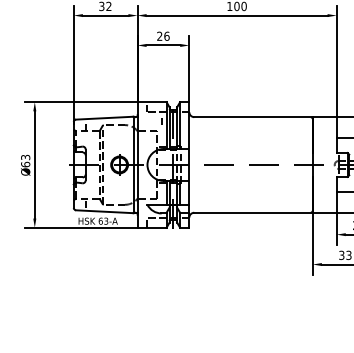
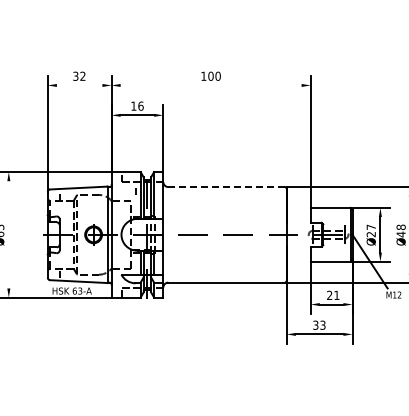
line: (105, 15) -> (79, 85), removed
line: (236, 15) -> (210, 85), removed
text: (159, 35) -> (133, 105), 26 -> 16
line: (252, 117) -> (226, 187), solid -> dashed
line: (34, 164) -> (8, 234), removed

